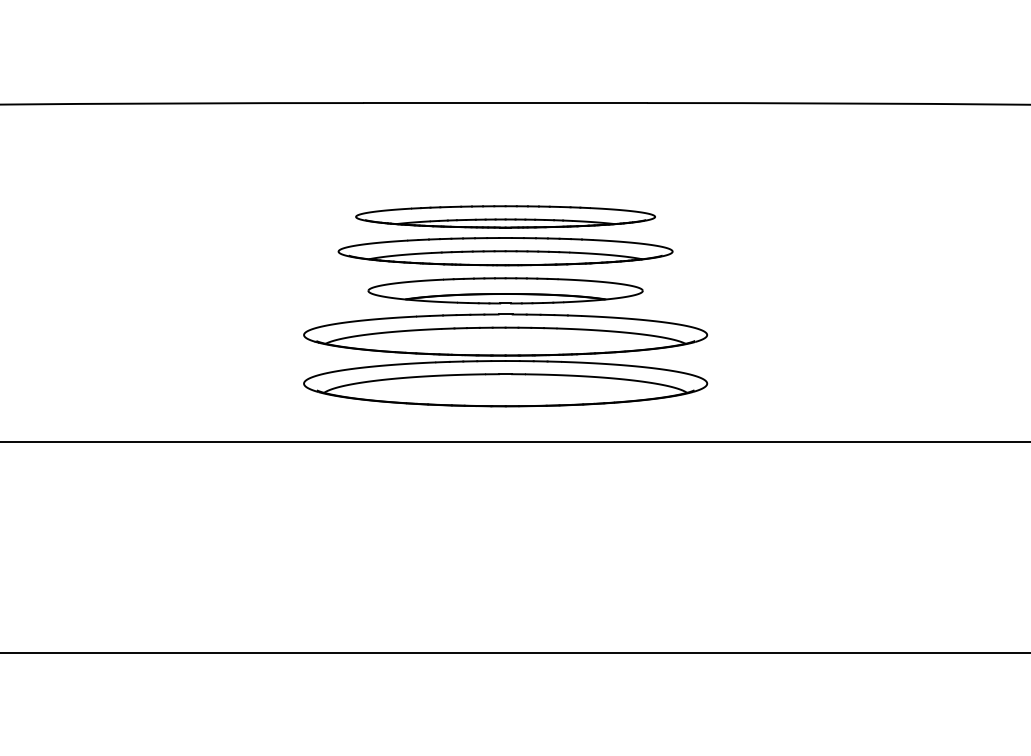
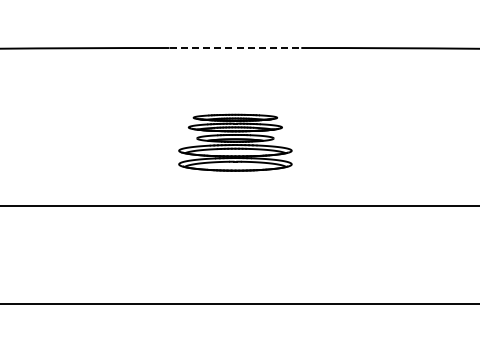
line: (505, 104) -> (235, 48), solid -> dashed
part: (505, 306) -> (235, 142), size x0.6

